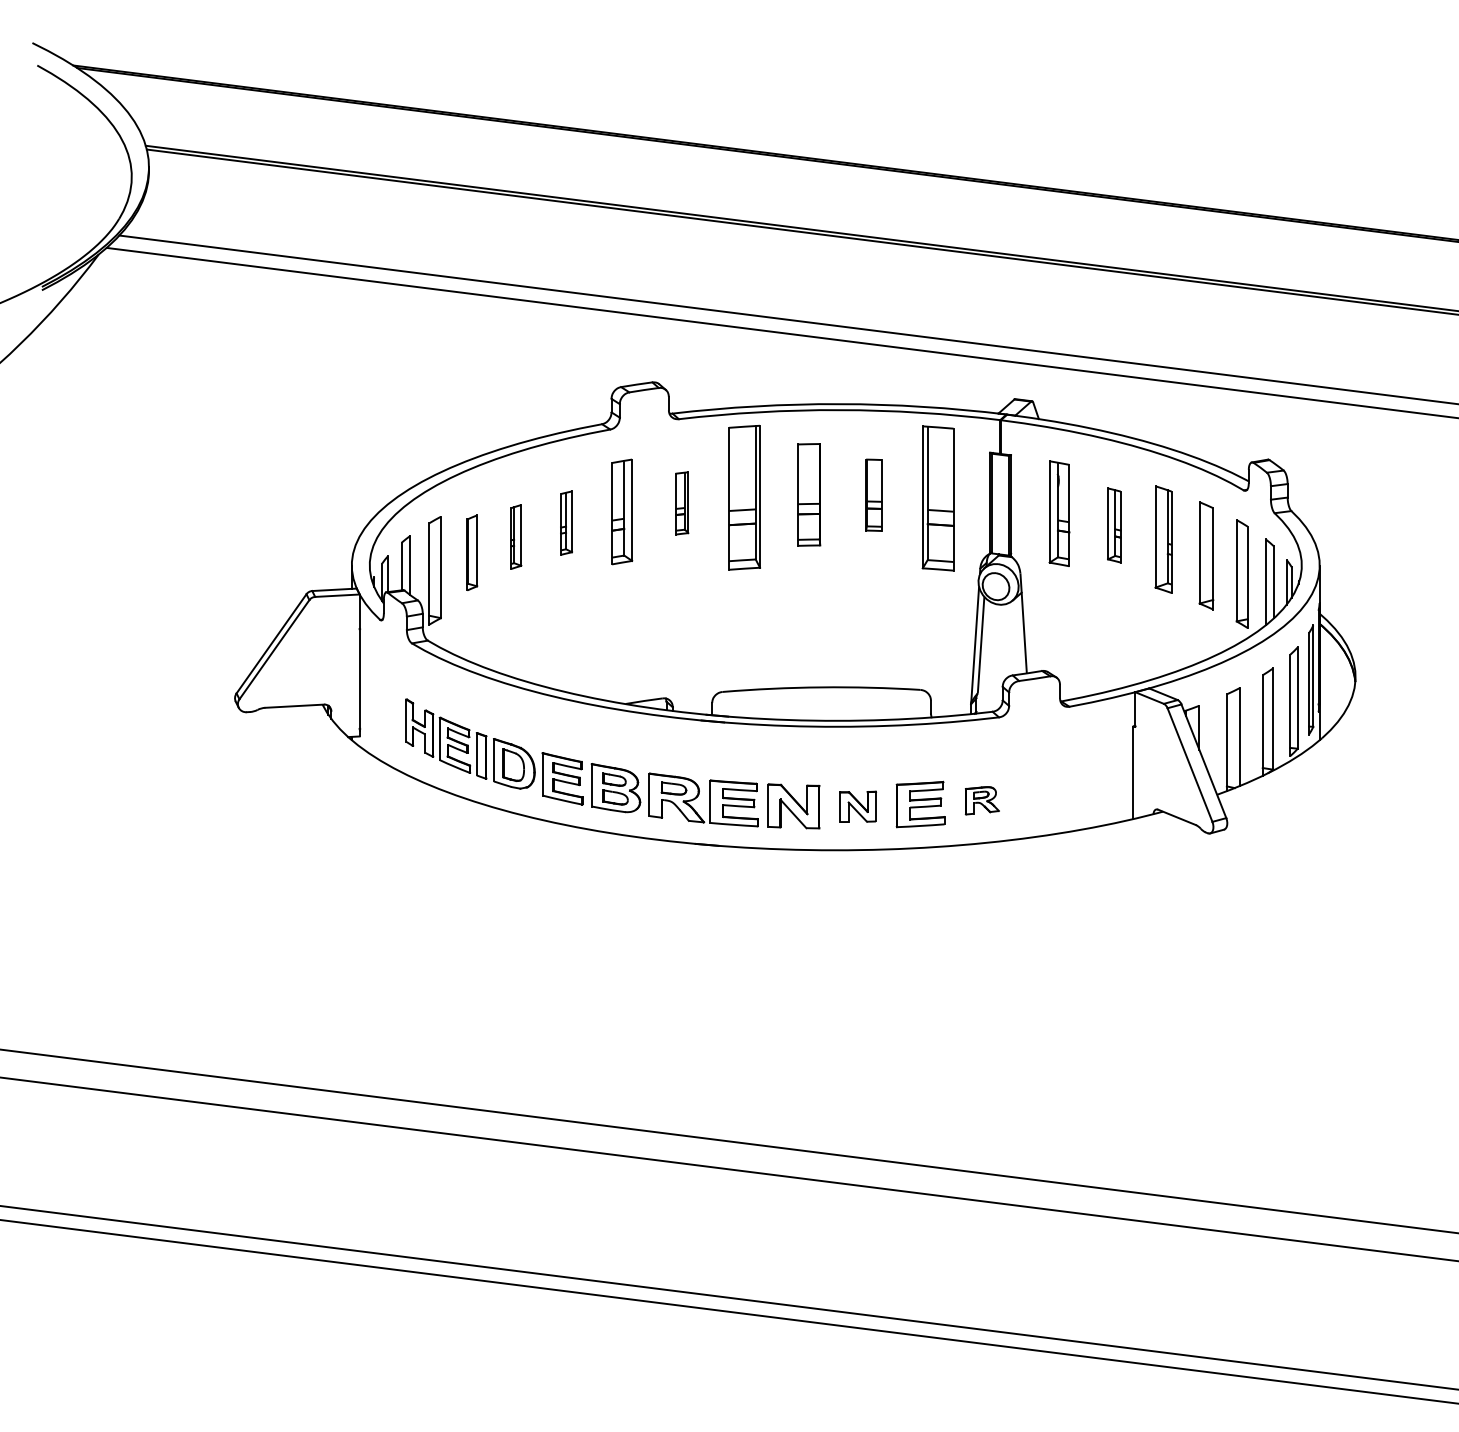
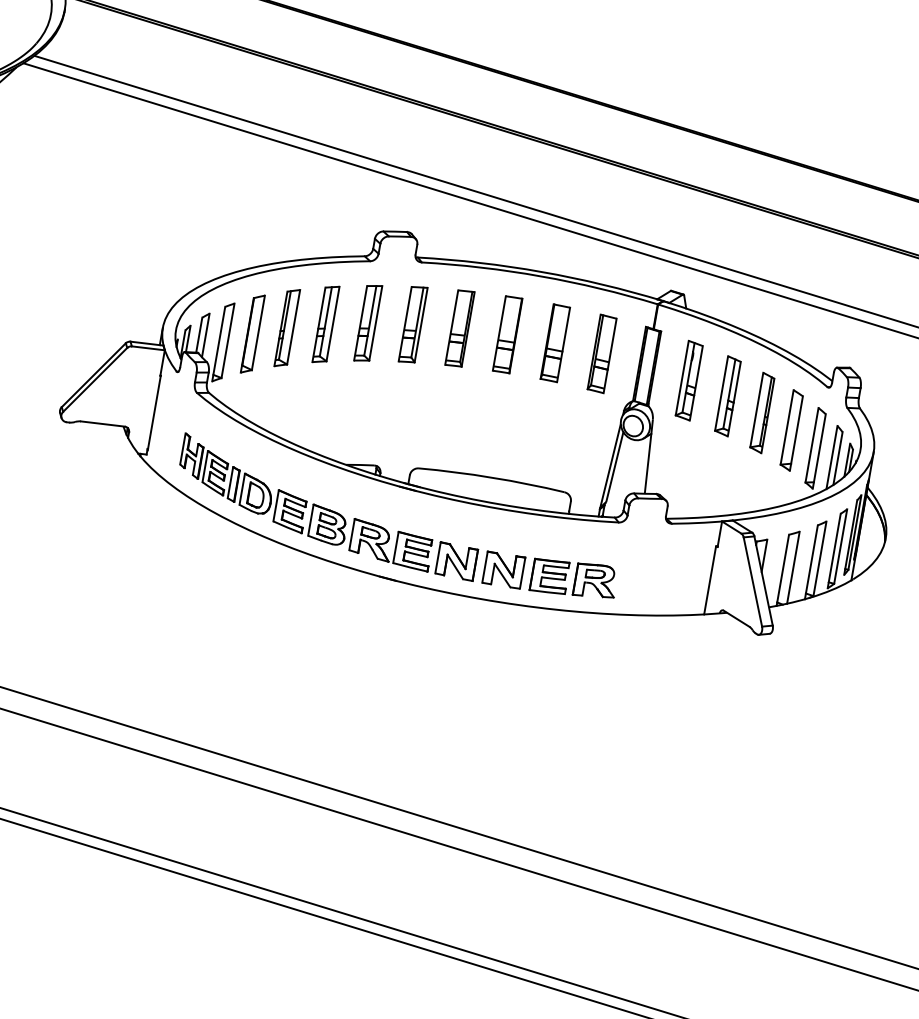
part: (873, 495) -> (554, 343), size x1.43
part: (744, 497) -> (459, 328), size x0.71
part: (938, 498) -> (602, 353), size x0.71
part: (681, 503) -> (412, 324), size x1.67
part: (566, 522) -> (326, 323), size x1.67
part: (1114, 525) -> (728, 396), size x1.43
part: (516, 536) -> (287, 327), size x1.67
part: (472, 552) -> (253, 333), size x1.43
part: (982, 800) -> (595, 581), size x1.67
part: (857, 806) -> (503, 569), size x1.43

